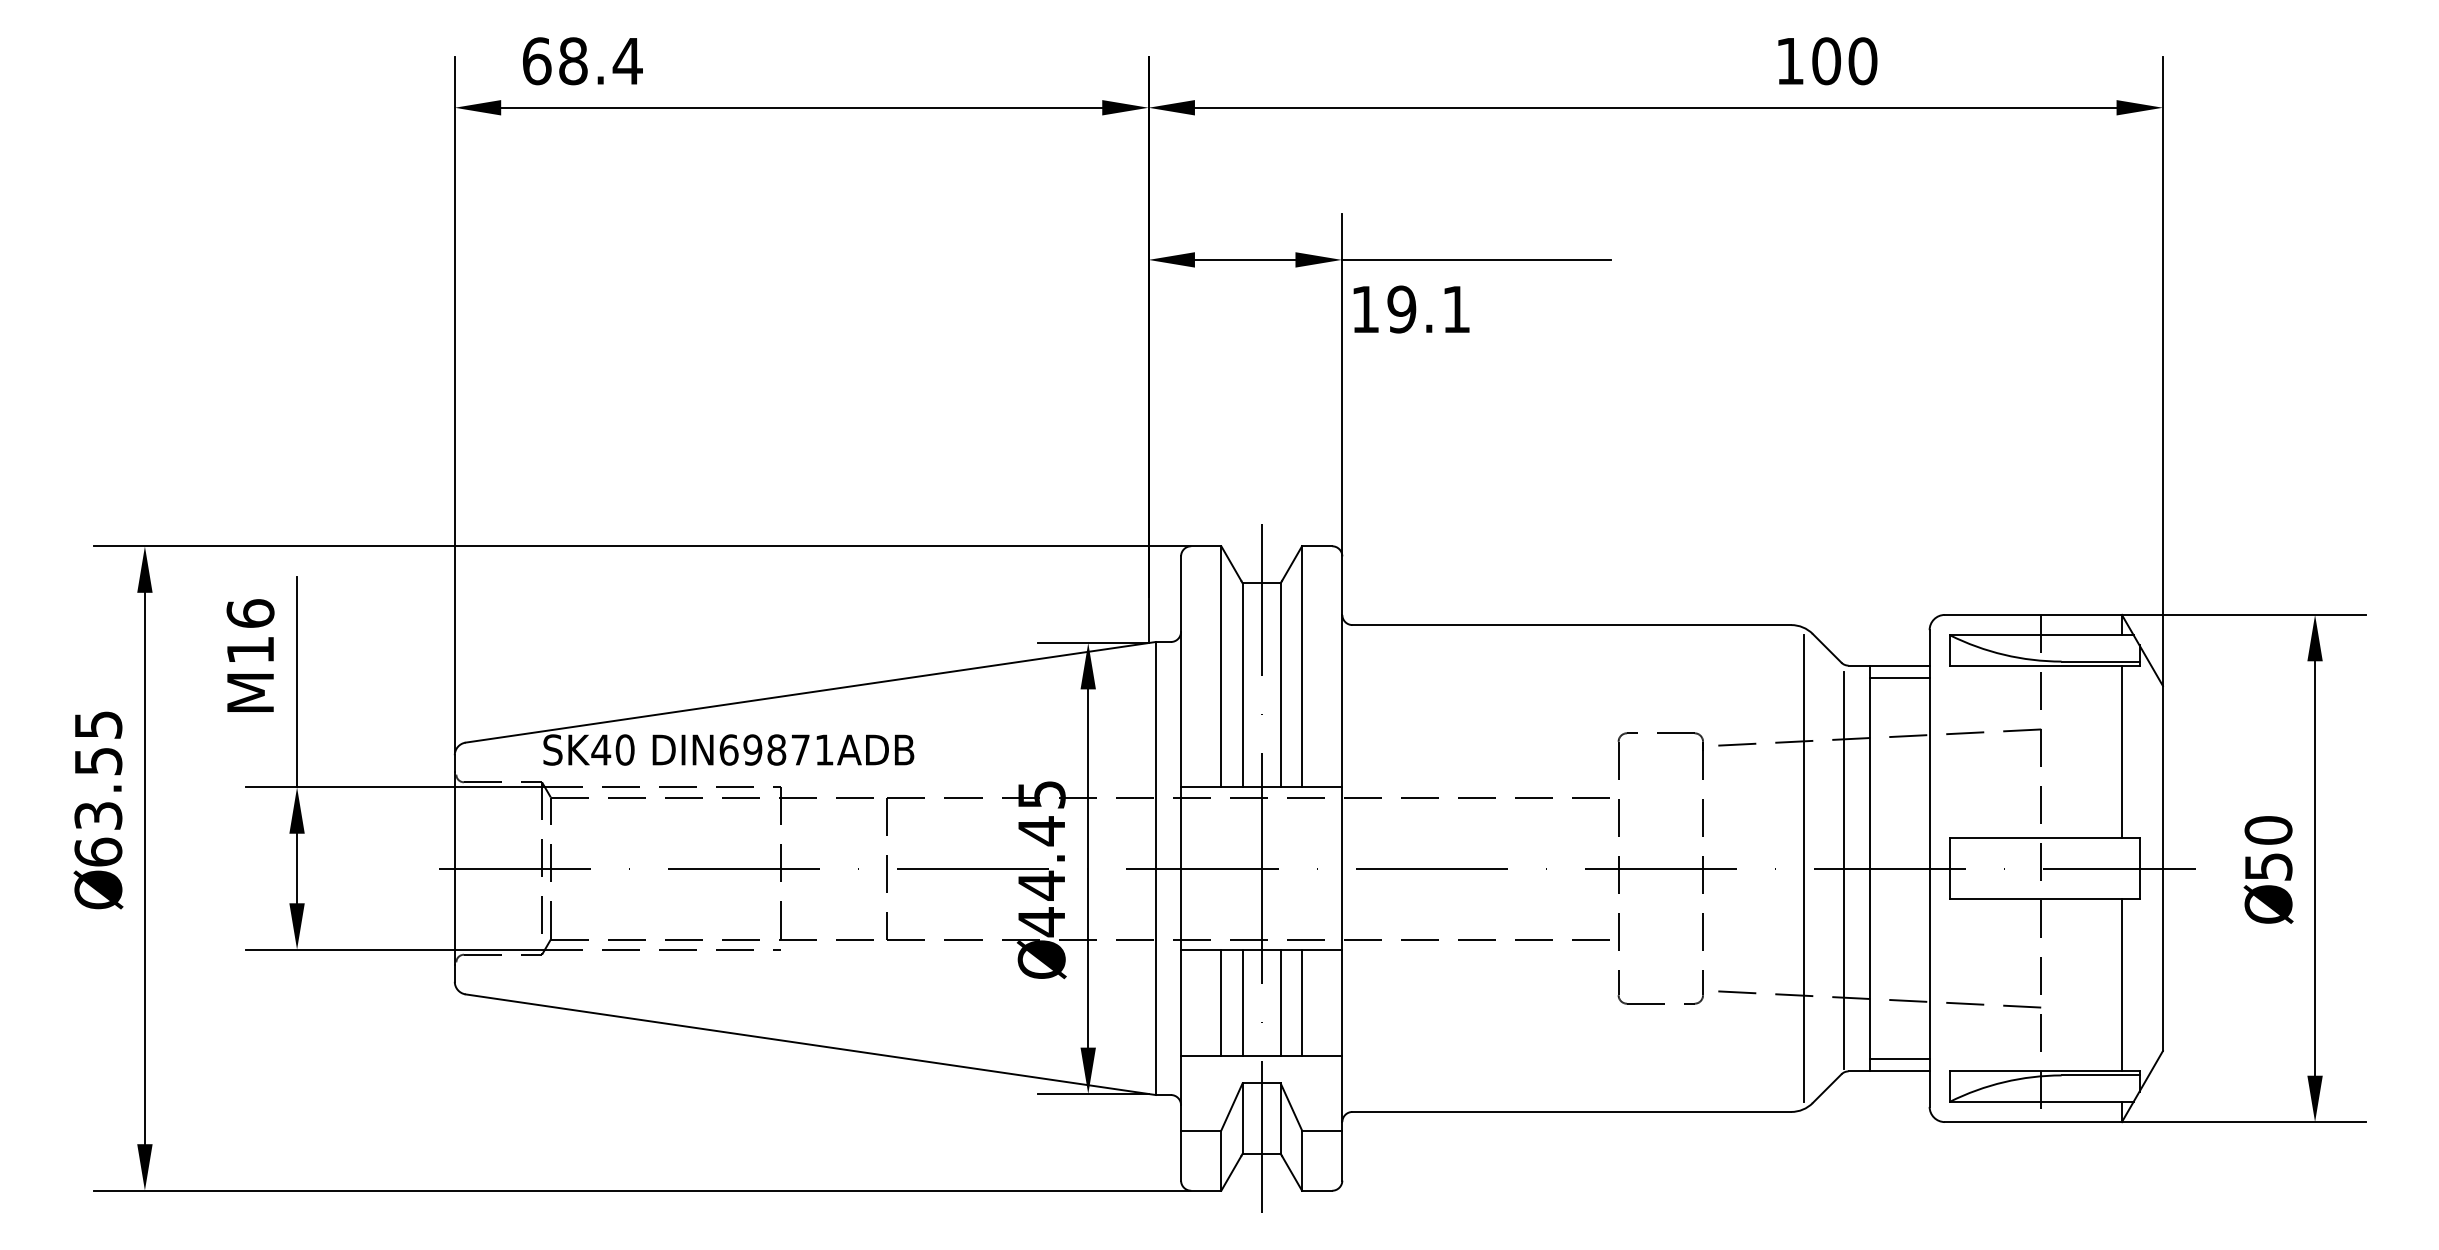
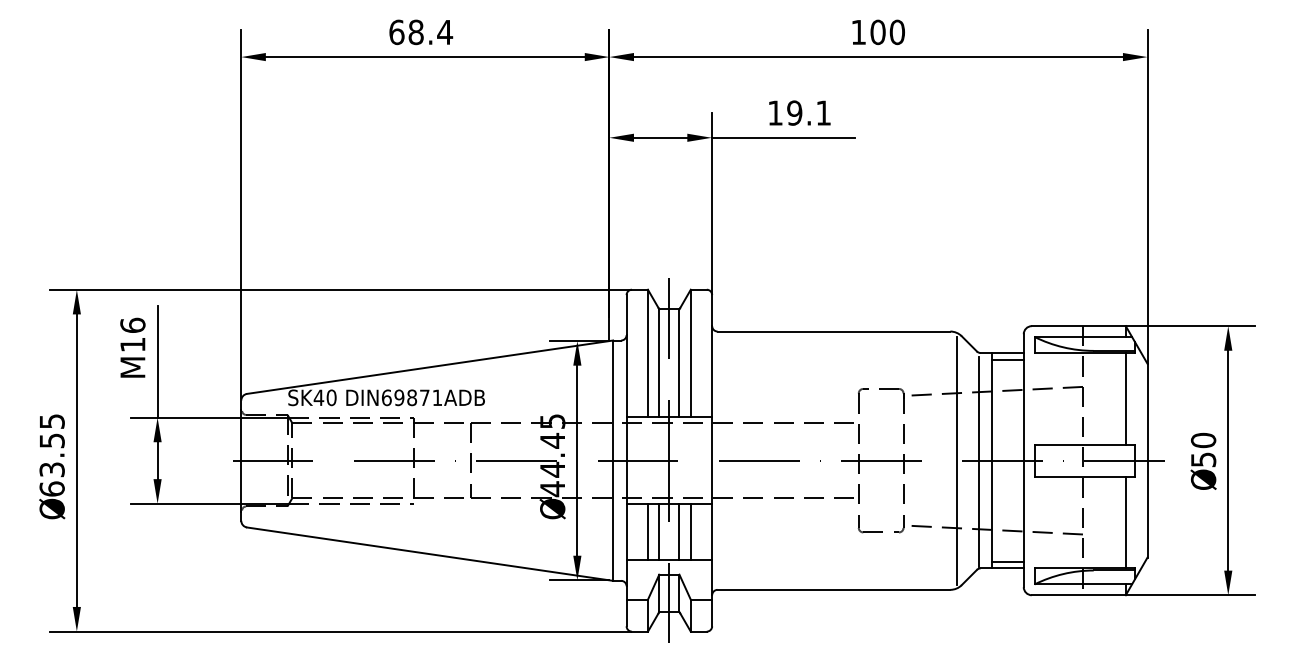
text: (583, 61) -> (421, 32), moved
text: (1827, 61) -> (878, 32), moved
text: (1410, 308) -> (799, 112), moved
text: (98, 809) -> (52, 466), moved

